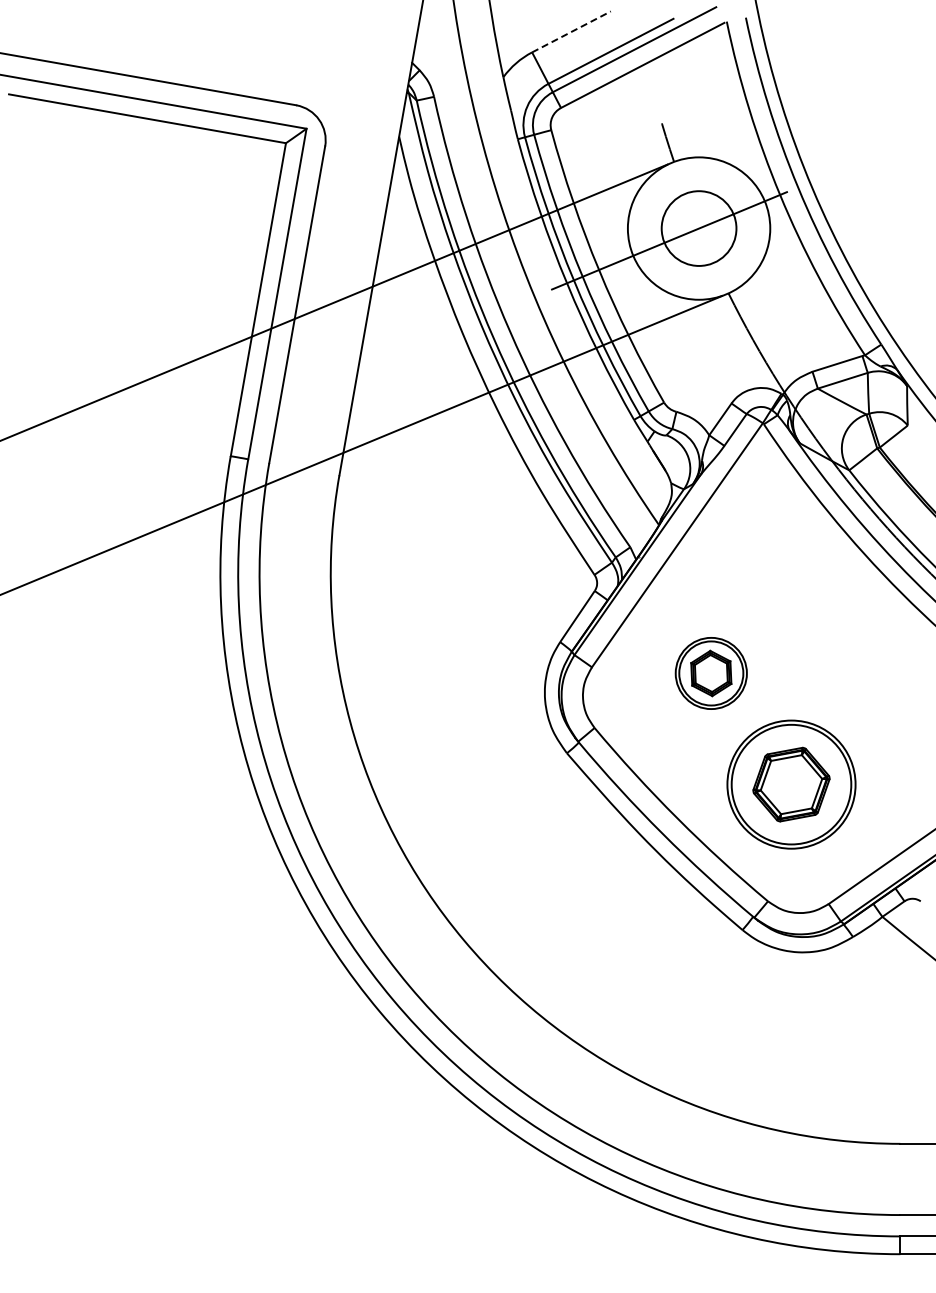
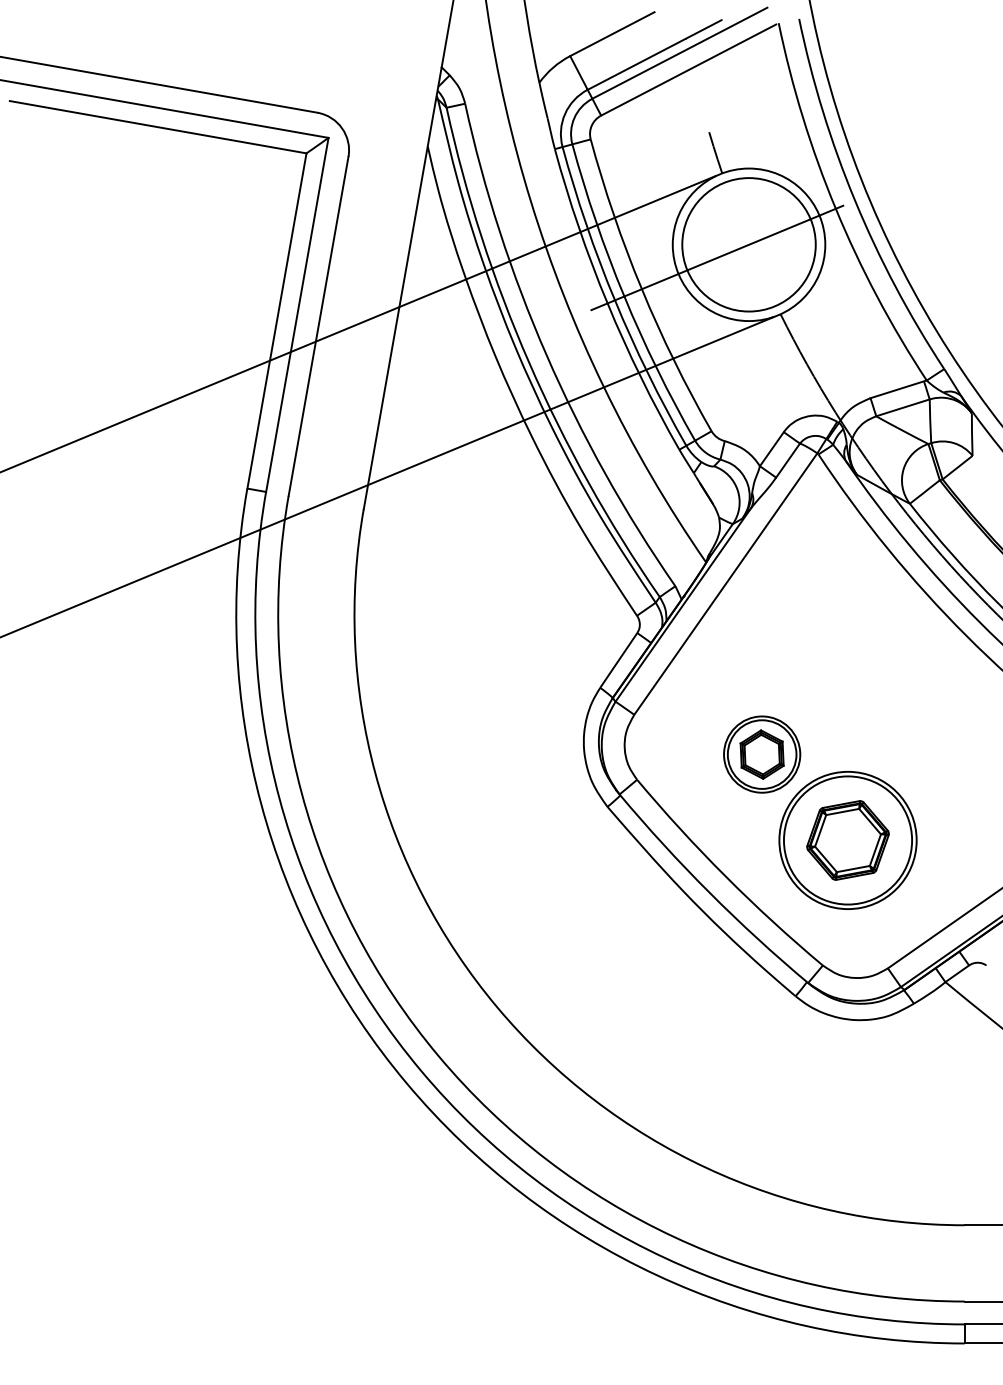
line: (571, 31) -> (612, 33), dashed -> solid
circle: (698, 228) -> (748, 244), size x1.67
part: (710, 673) -> (761, 754), moved

